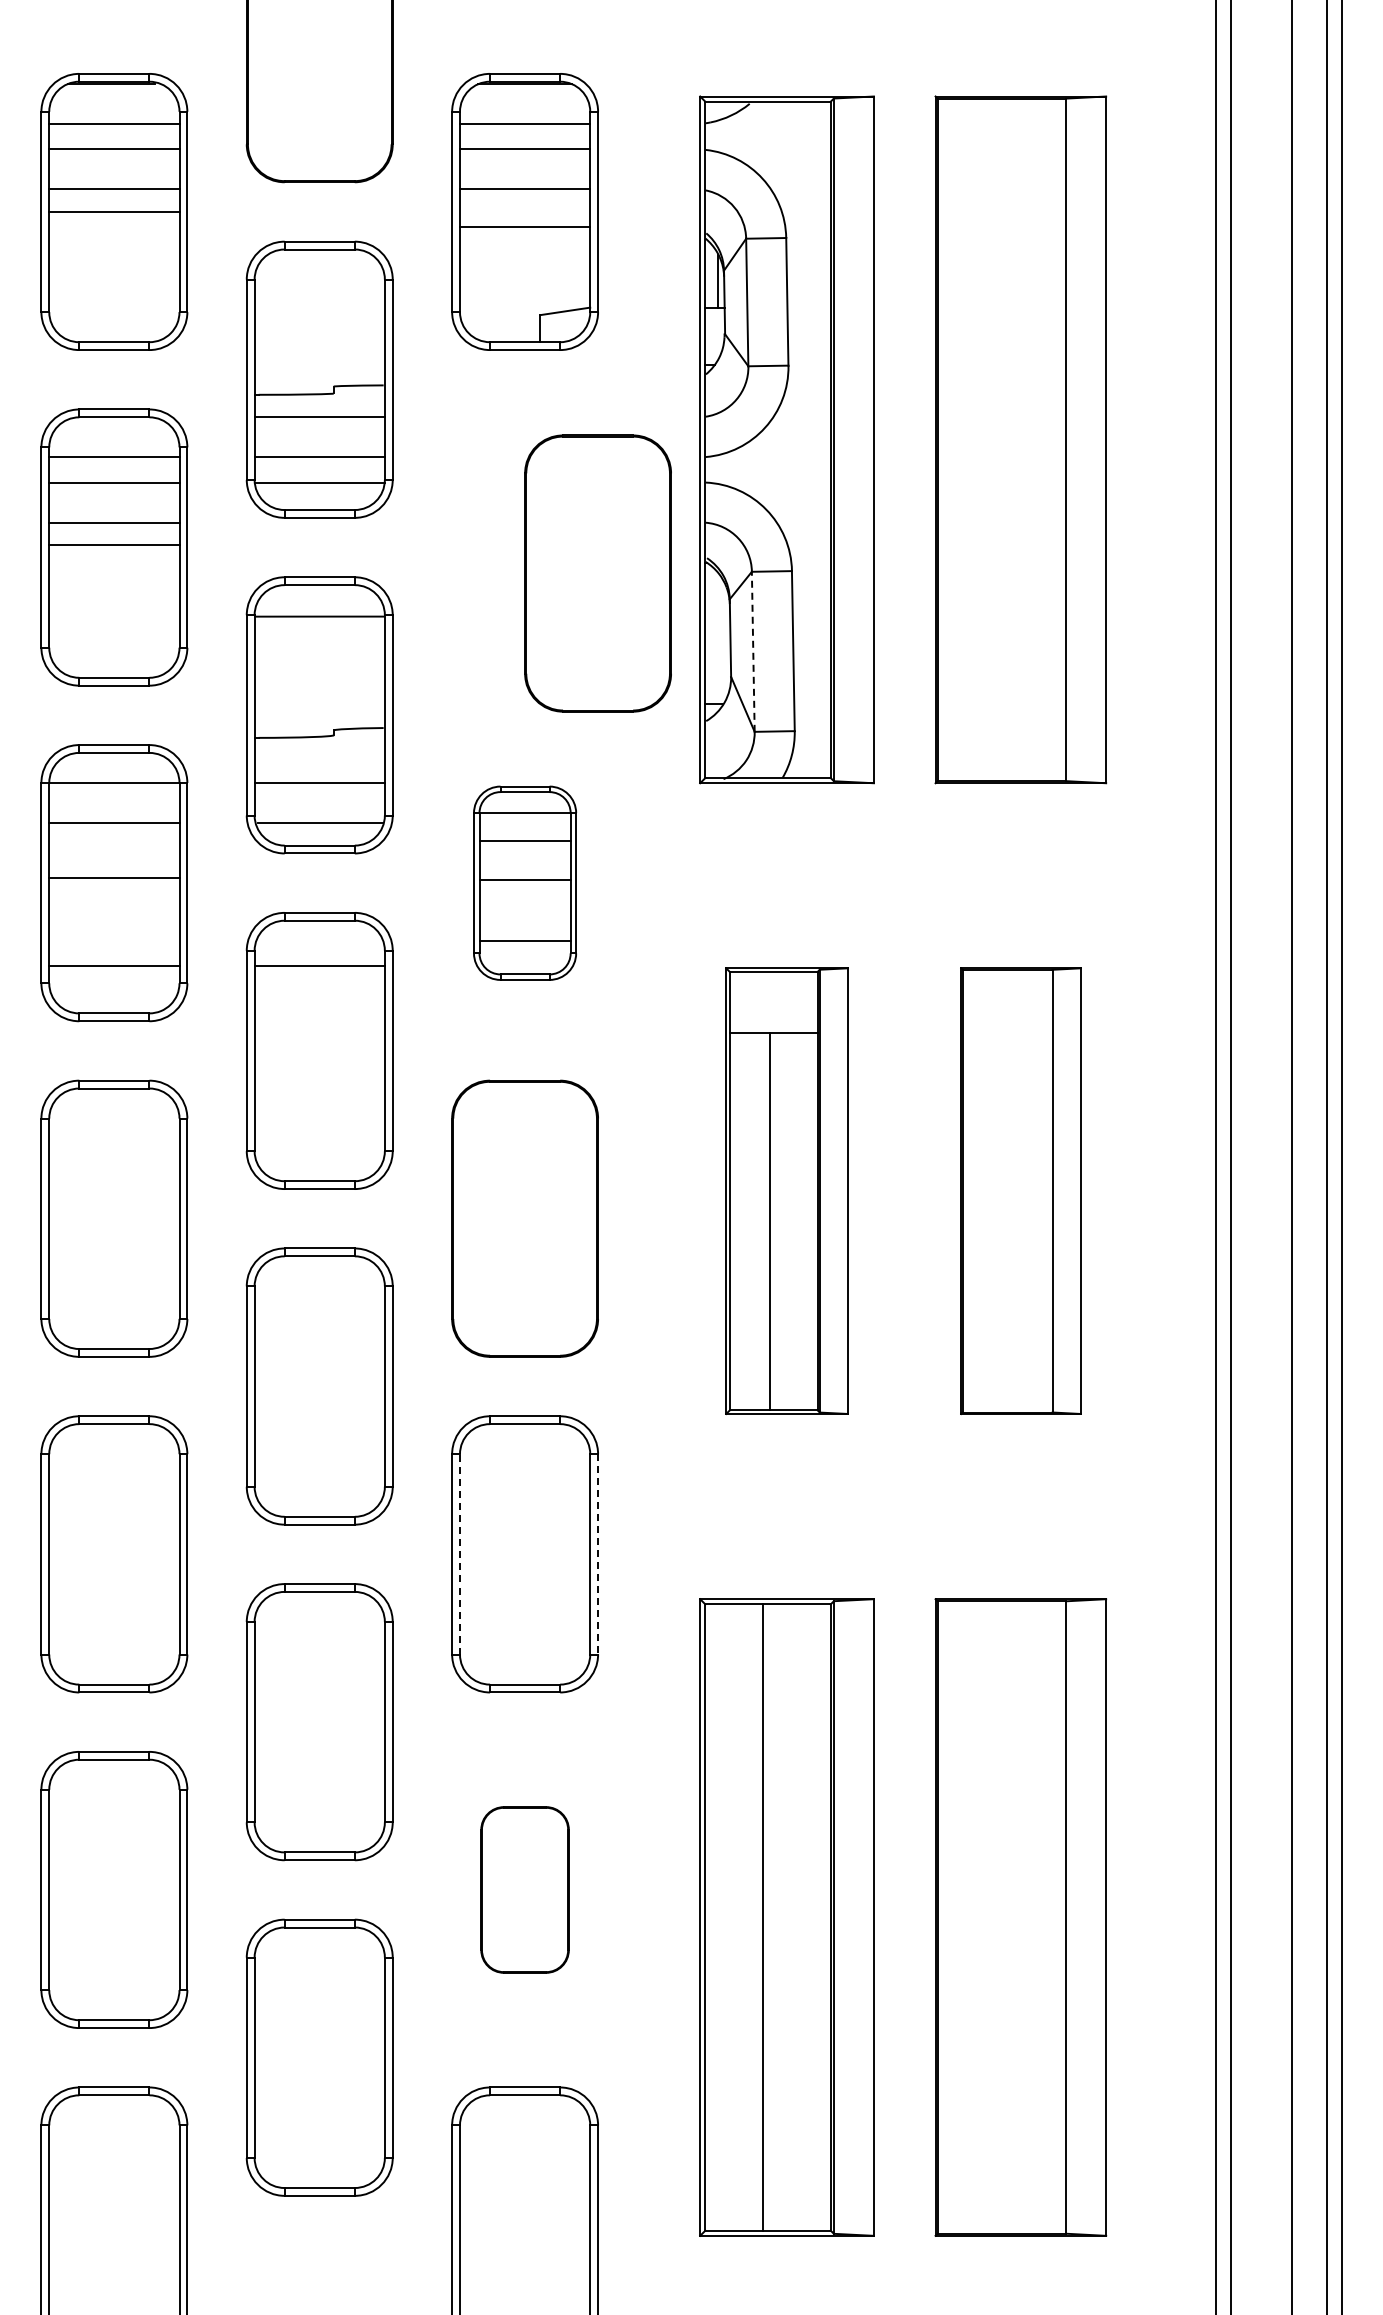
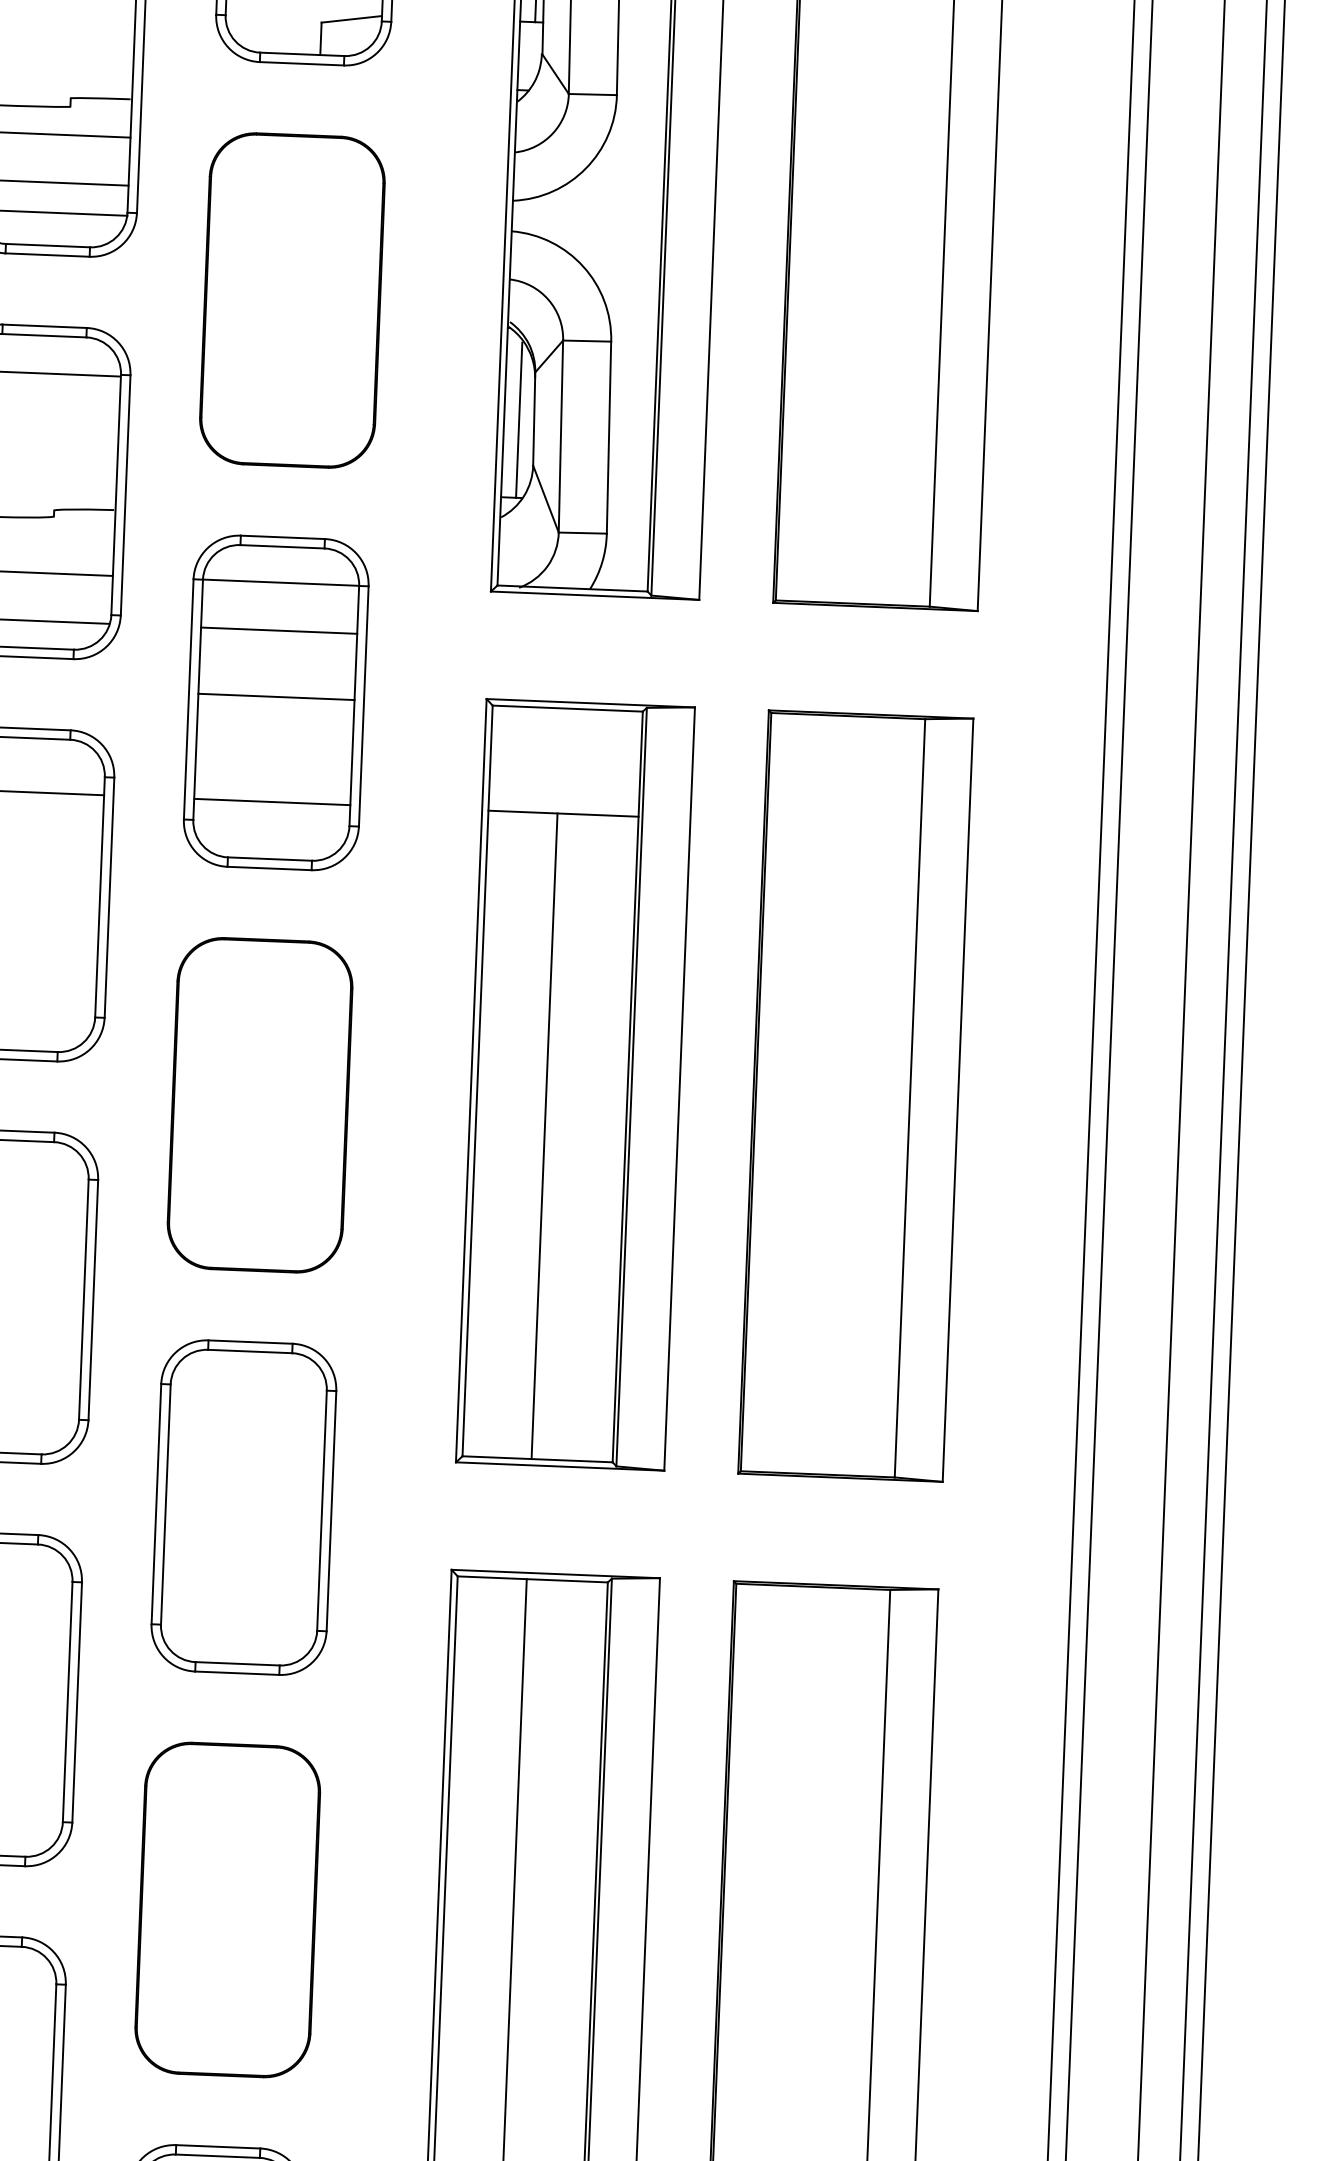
part: (597, 573) -> (291, 300), moved
line: (717, 639) -> (518, 420), added
line: (753, 651) -> (561, 436), dashed -> solid
part: (524, 883) -> (275, 703), size x1.43
part: (786, 1190) -> (574, 1083), size x1.43
part: (1020, 1190) -> (855, 1095), size x1.43
line: (460, 1553) -> (166, 1503), dashed -> solid
line: (598, 1554) -> (331, 1511), dashed -> solid
part: (524, 1889) -> (227, 1909), size x1.67

